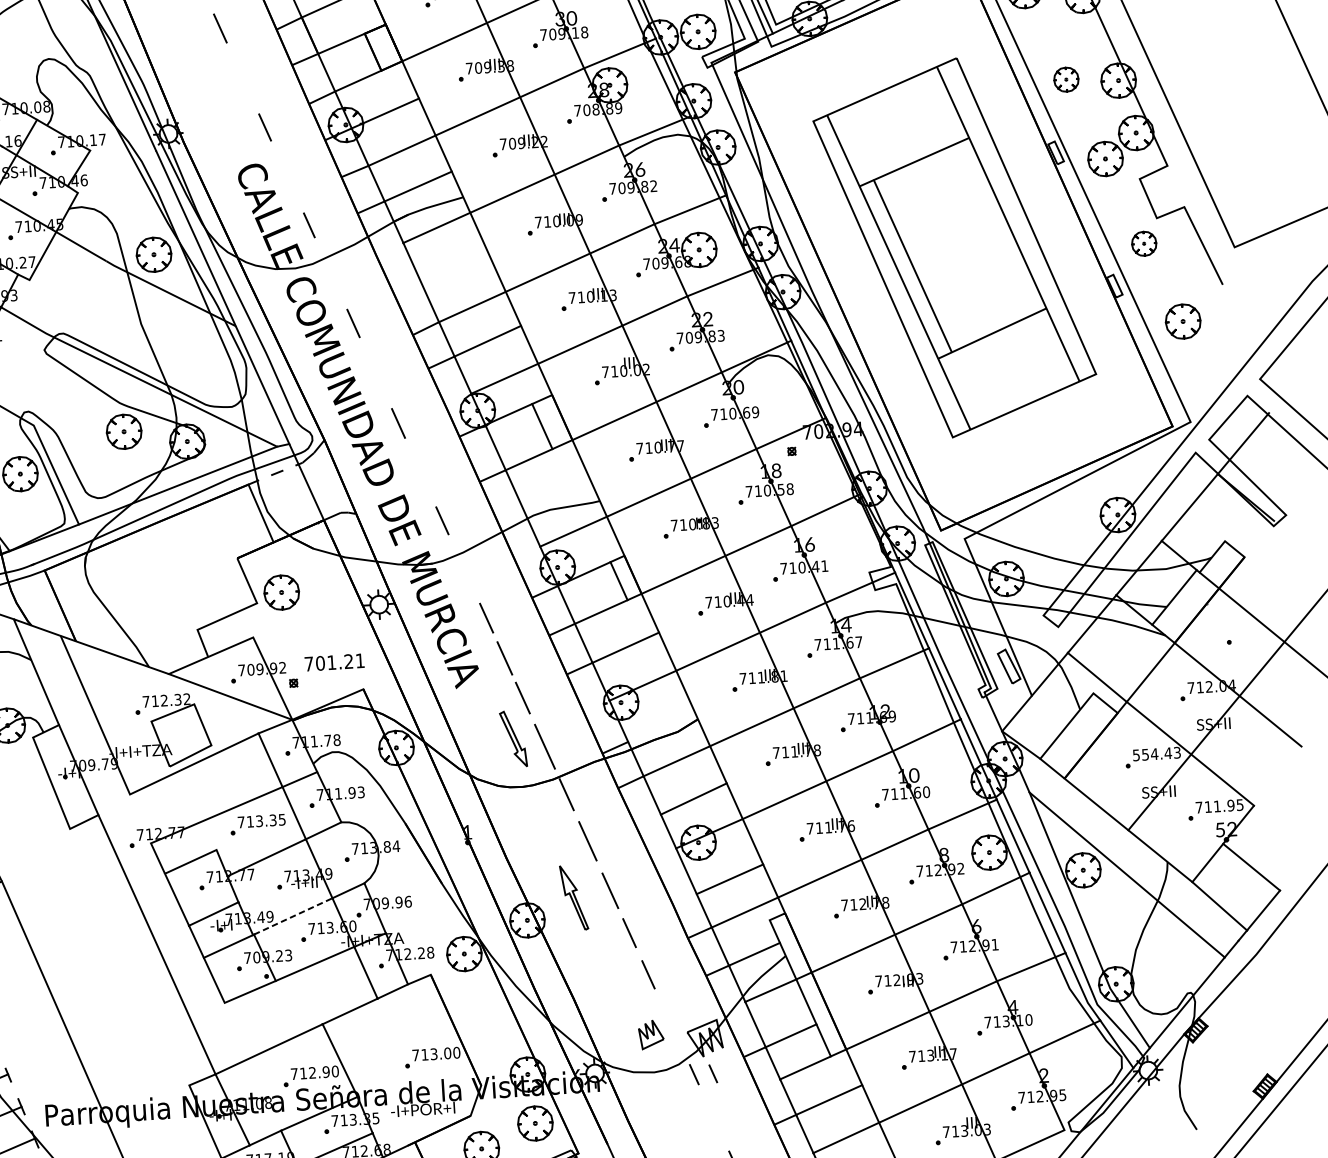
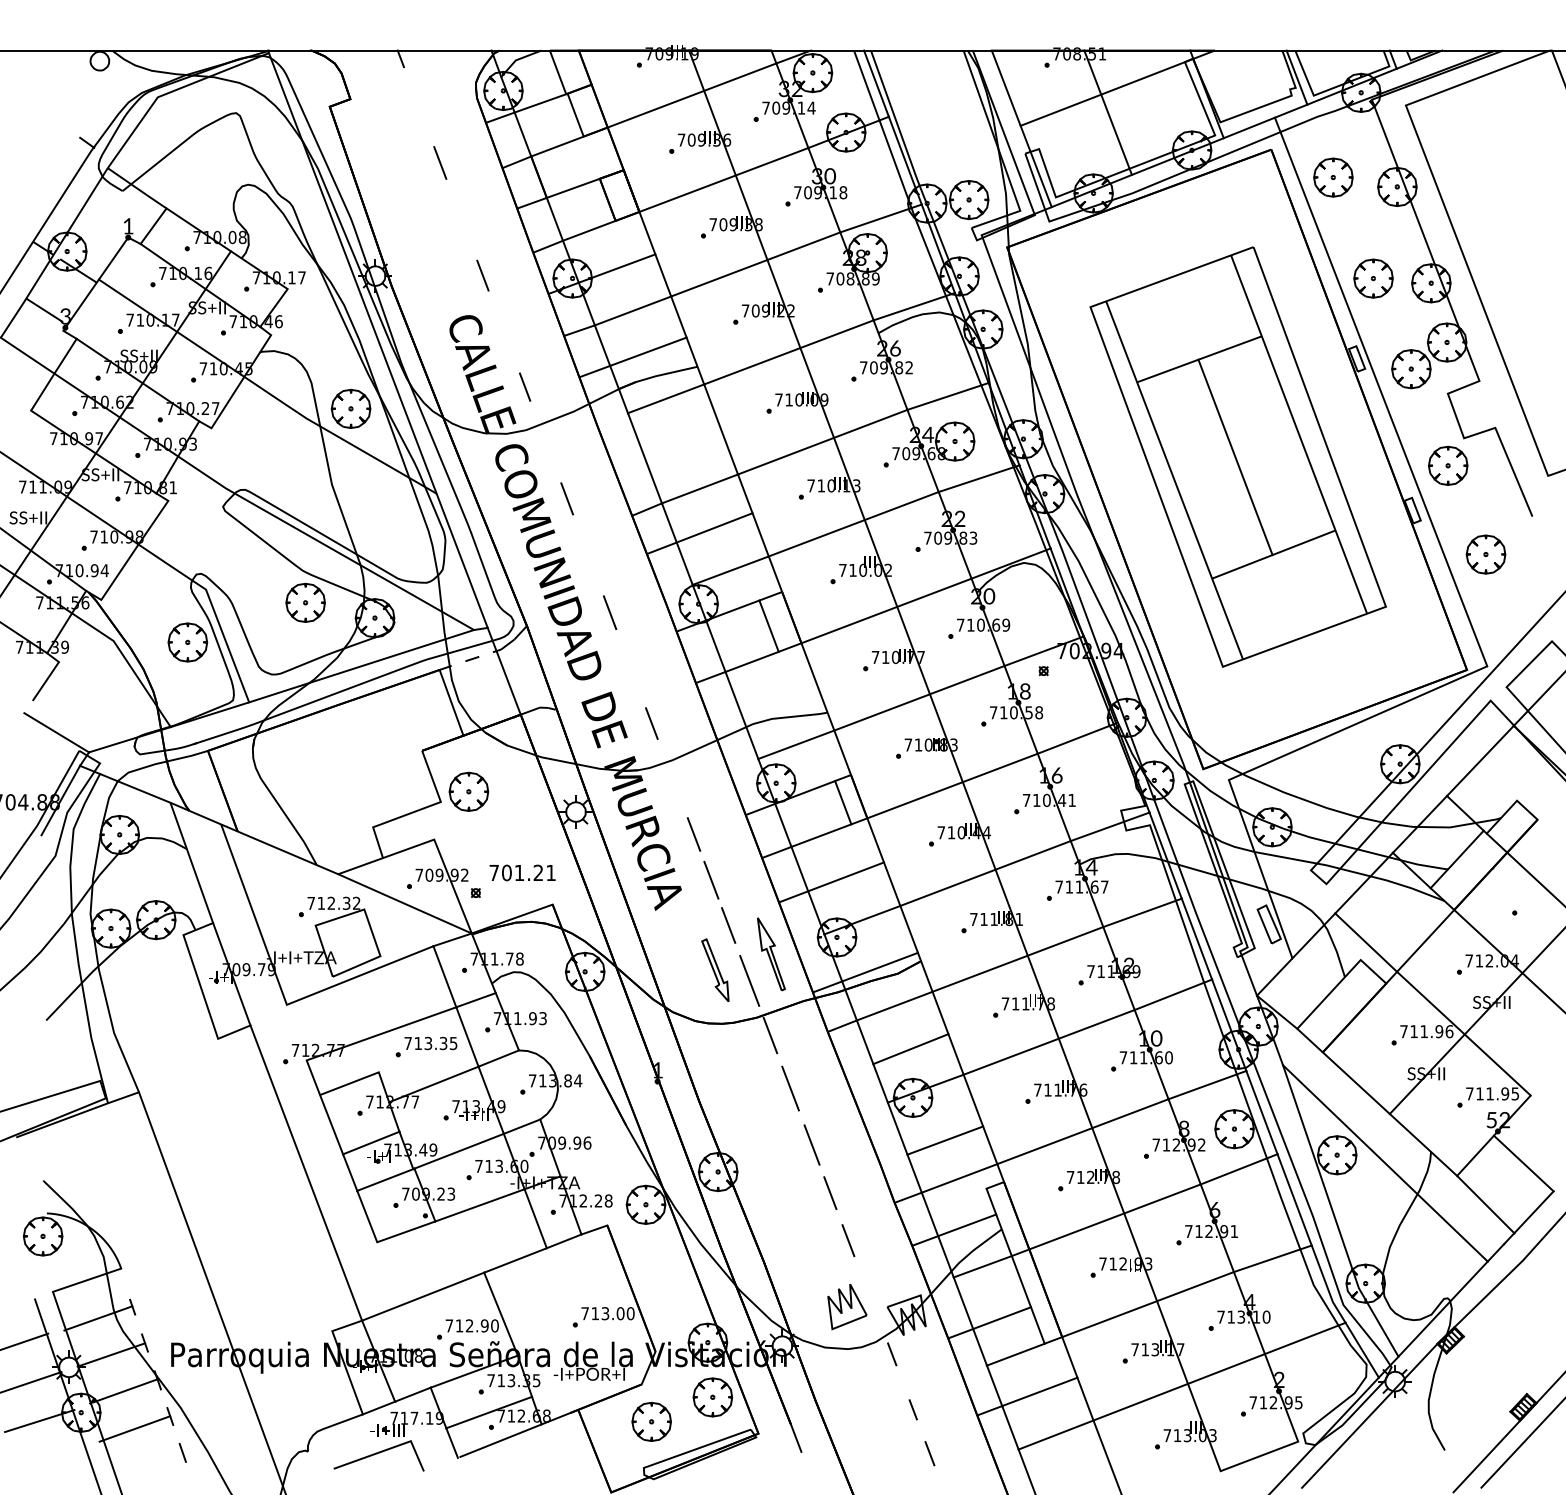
part: (1066, 79) -> (1373, 278), size x1.43
part: (1144, 243) -> (1448, 465), size x1.43
line: (912, 266) -> (1235, 457), moved
line: (660, 726) -> (879, 966), added
text: (1156, 753) -> (1426, 1031), 554.43 -> 711.96
part: (574, 898) -> (771, 954), moved
line: (293, 916) -> (459, 1151), dashed -> solid
part: (651, 1034) -> (847, 1307), size x1.43
line: (712, 1073) -> (912, 1409), moved

